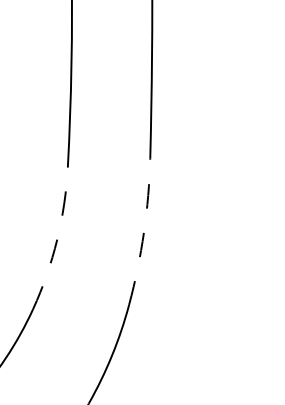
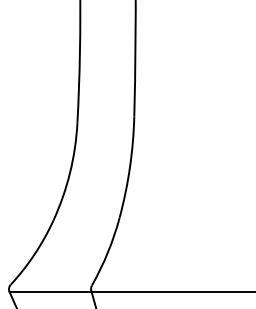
arc: (143, 232) -> (129, 167), dashed -> solid
arc: (57, 239) -> (70, 172), dashed -> solid

